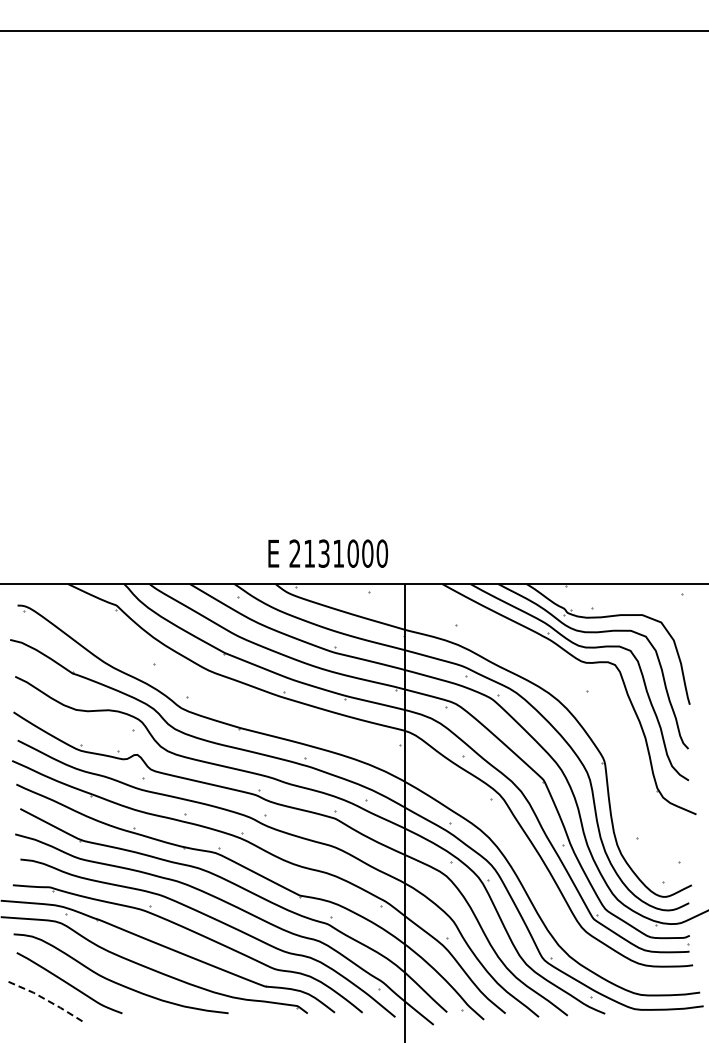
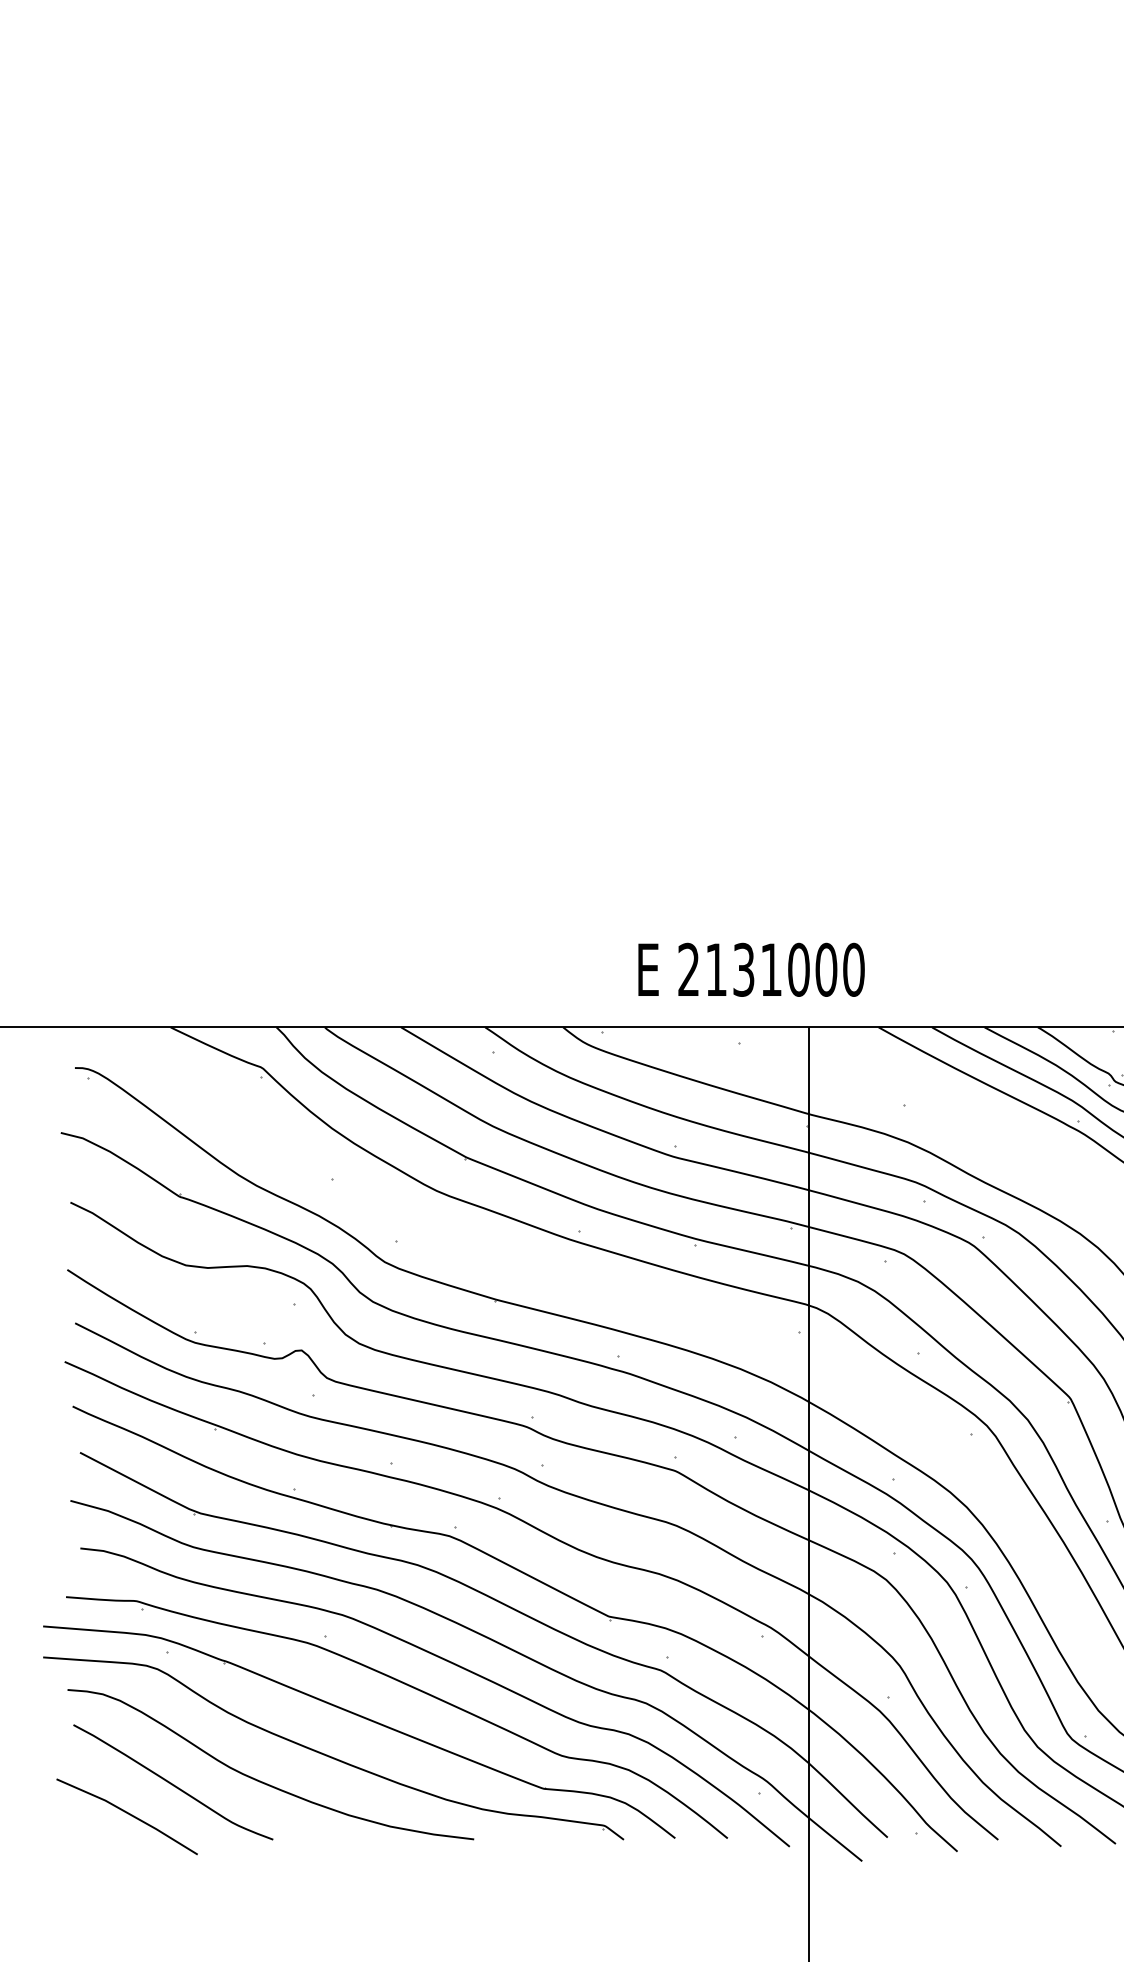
text: (328, 553) -> (752, 969), moved
line: (45, 999) -> (127, 1813), dashed -> solid

